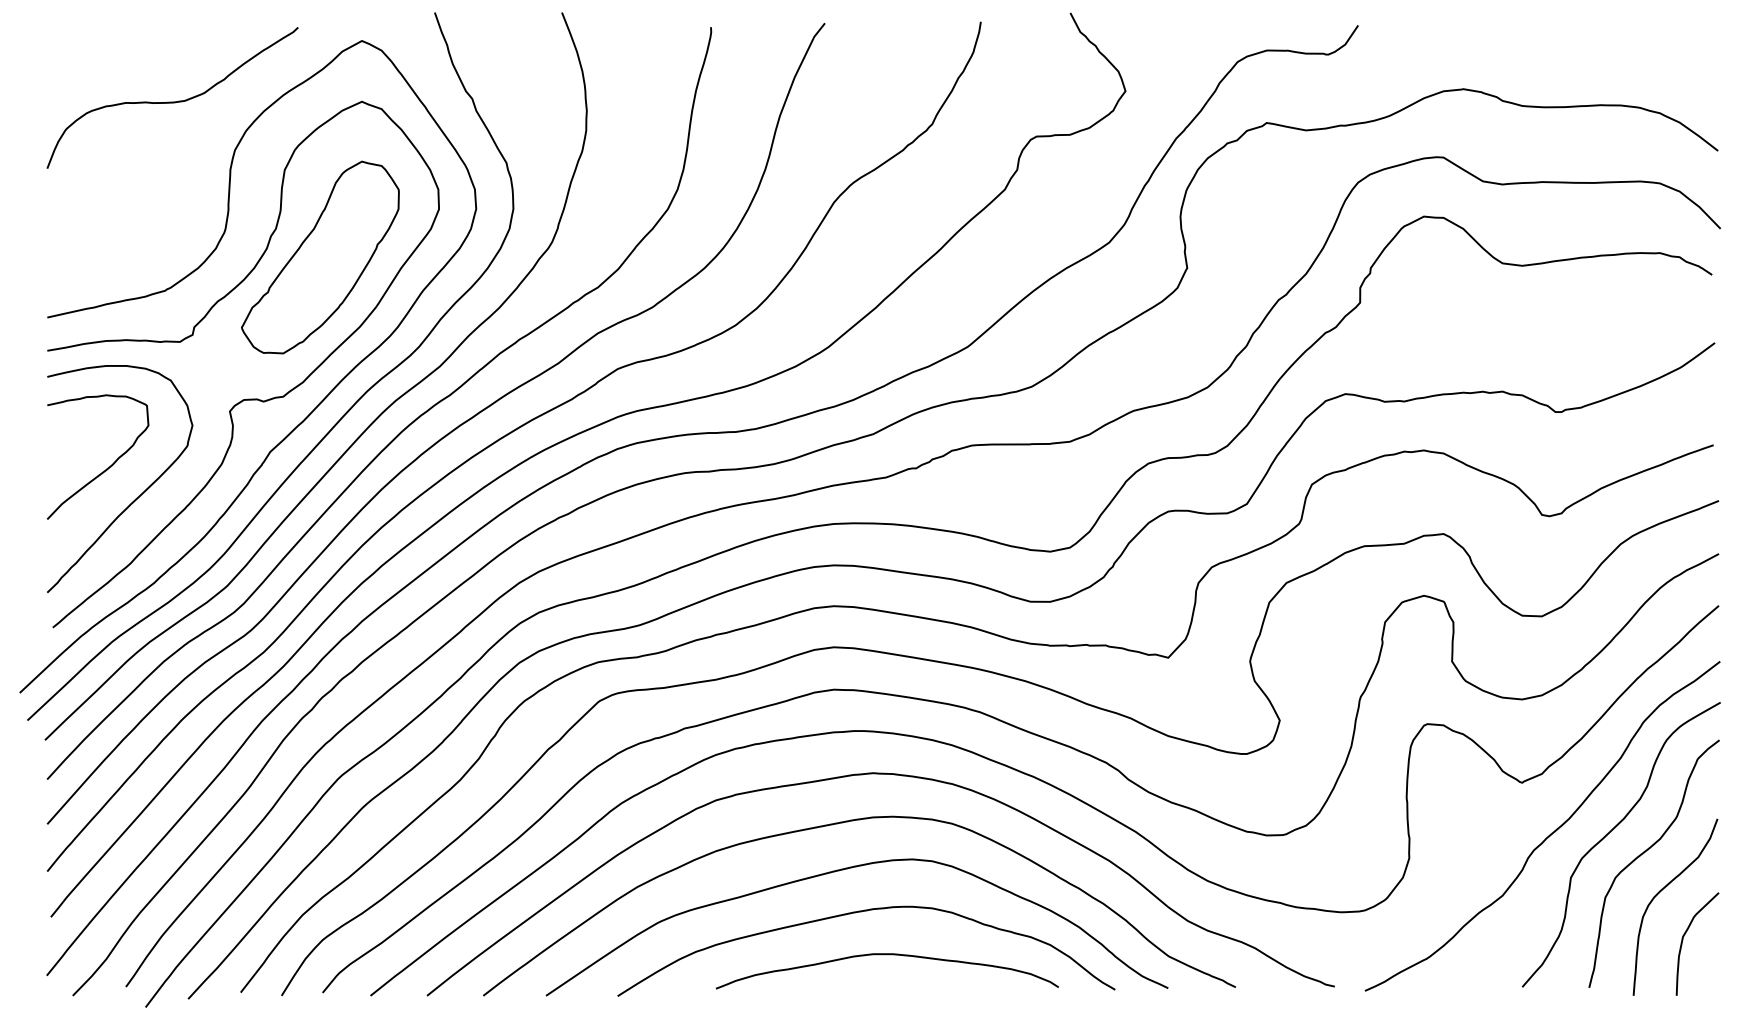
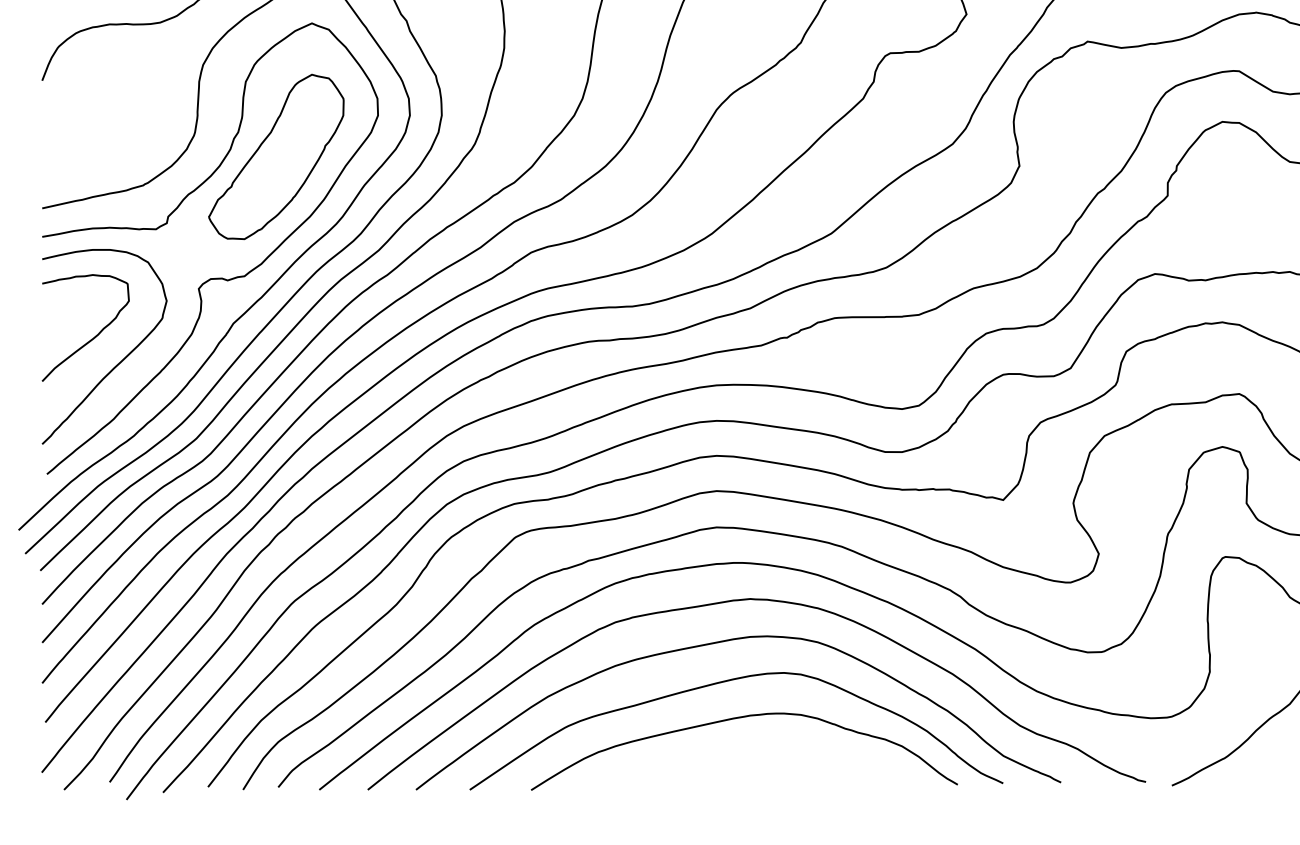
curve: (886, 955) -> (761, 755), removed

